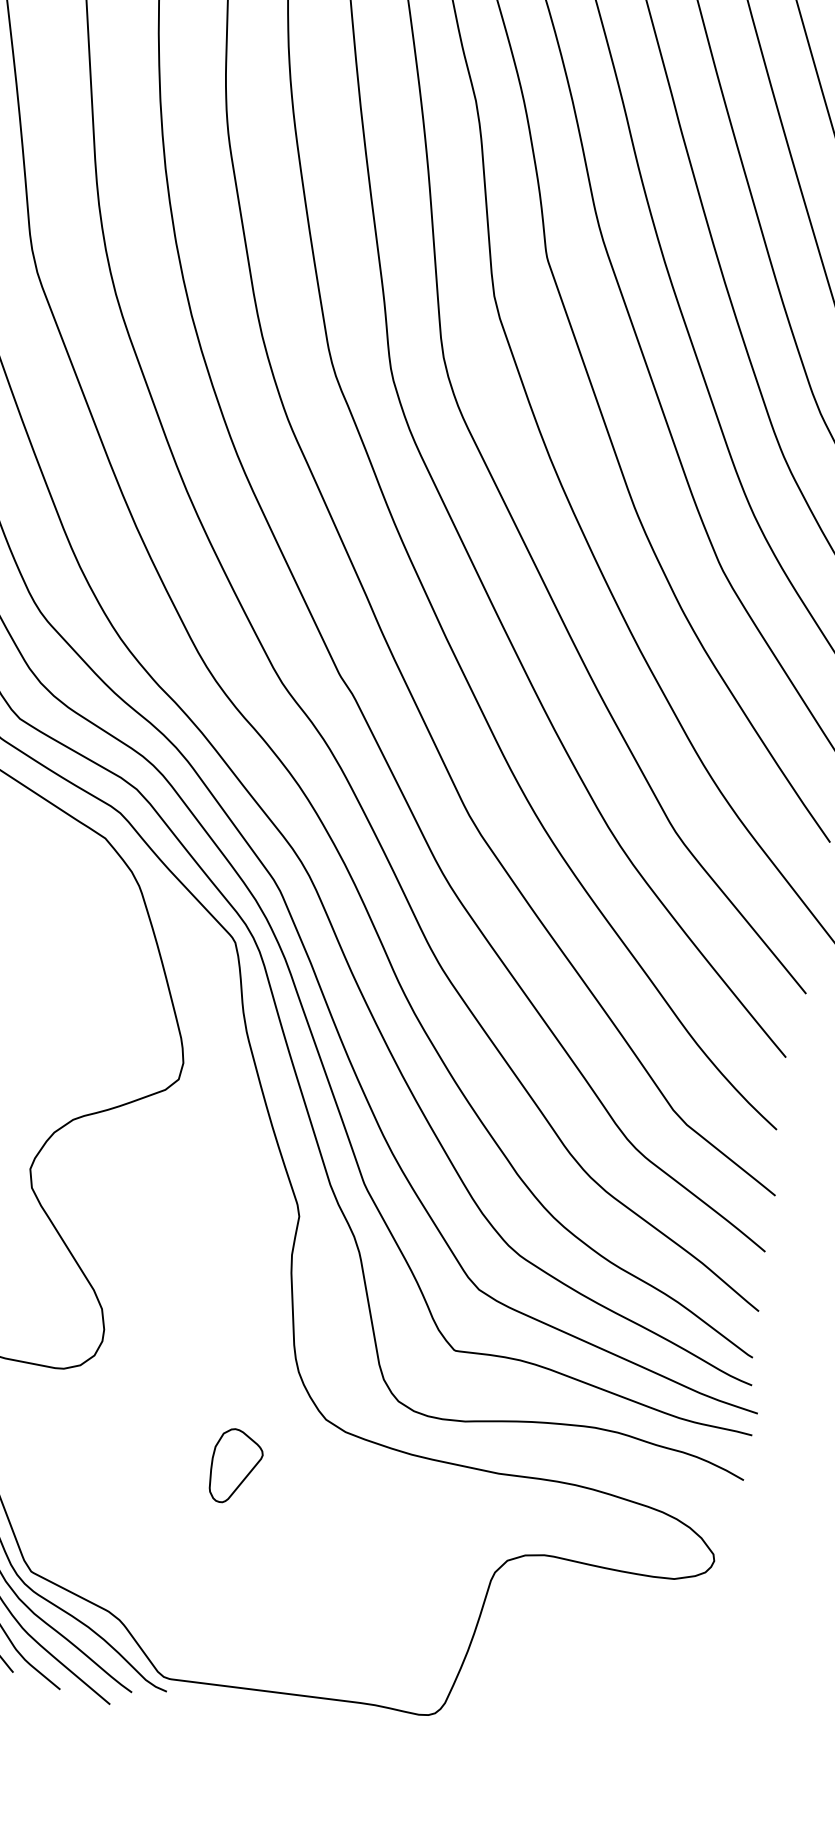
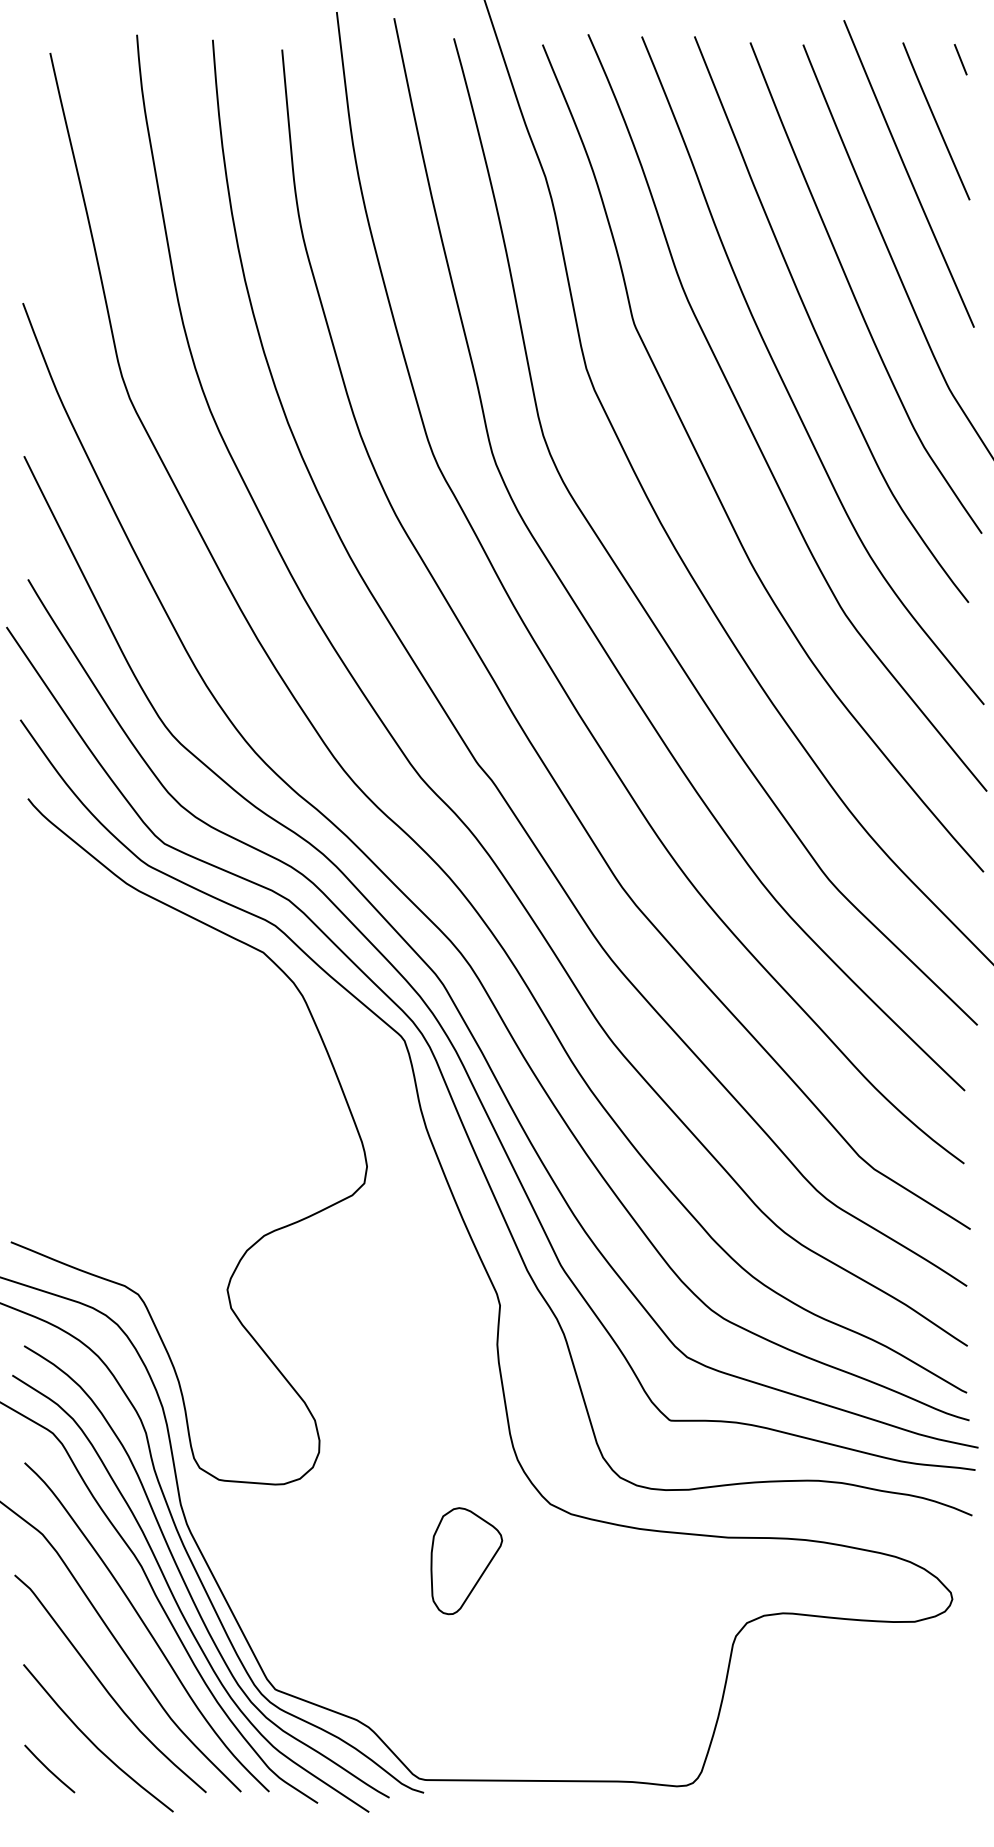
part: (236, 1466) -> (466, 1561), size x1.43

